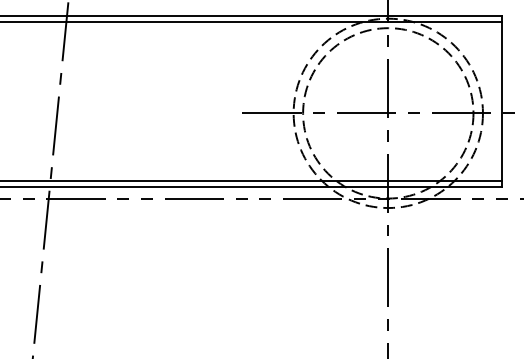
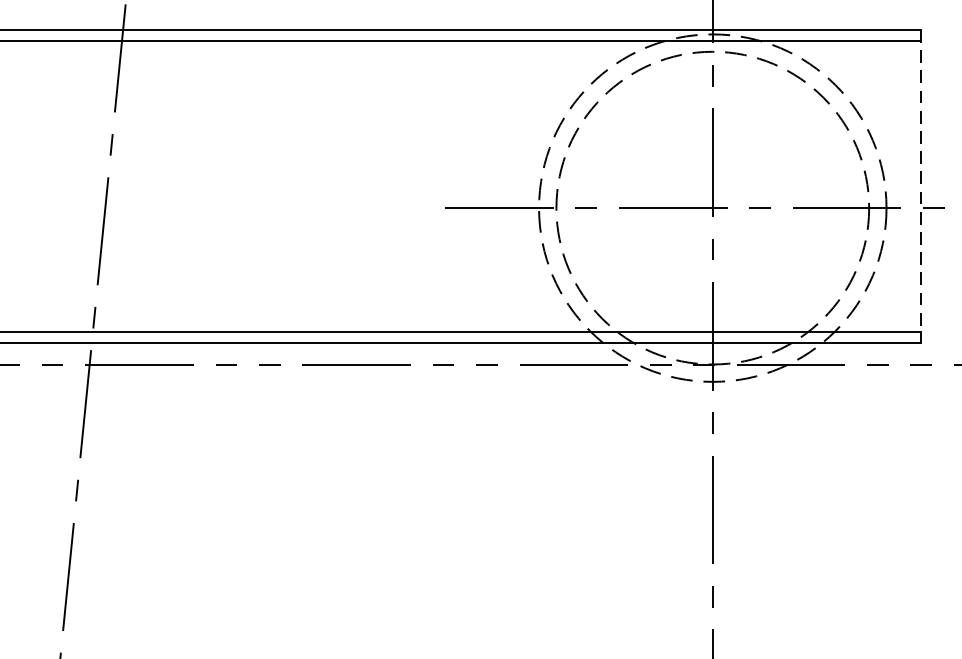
line: (501, 102) -> (920, 188), solid -> dashed

